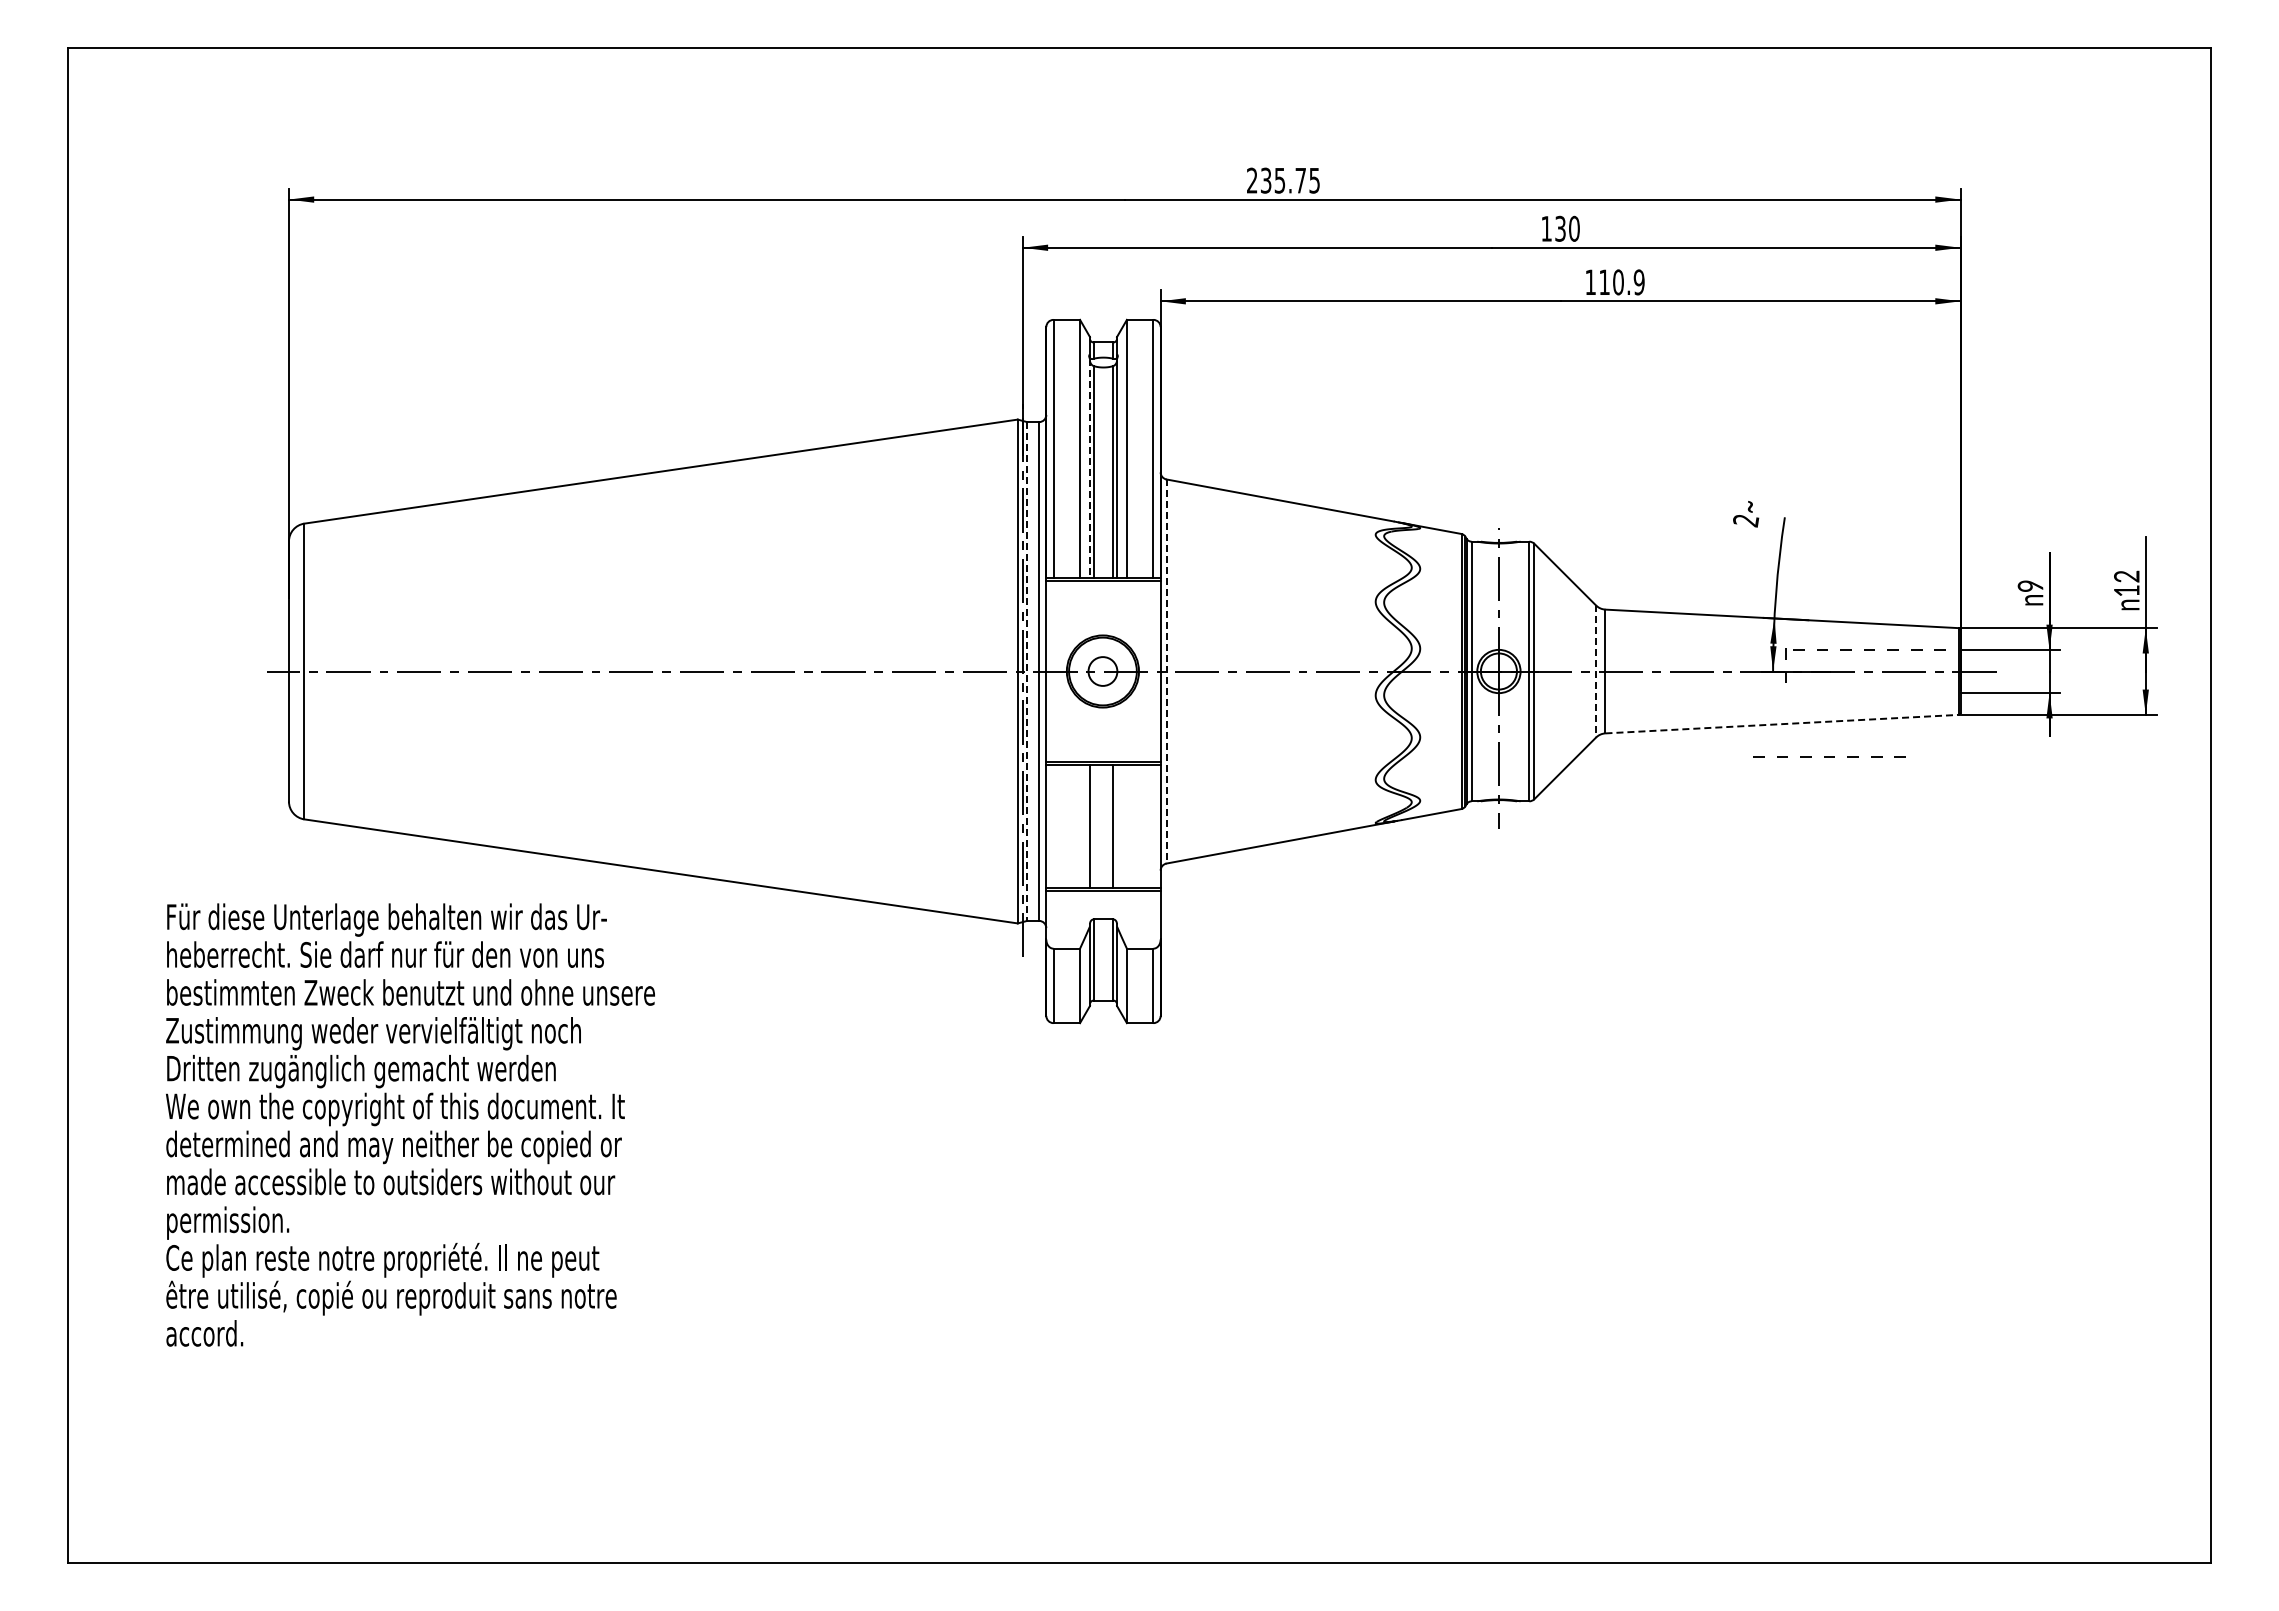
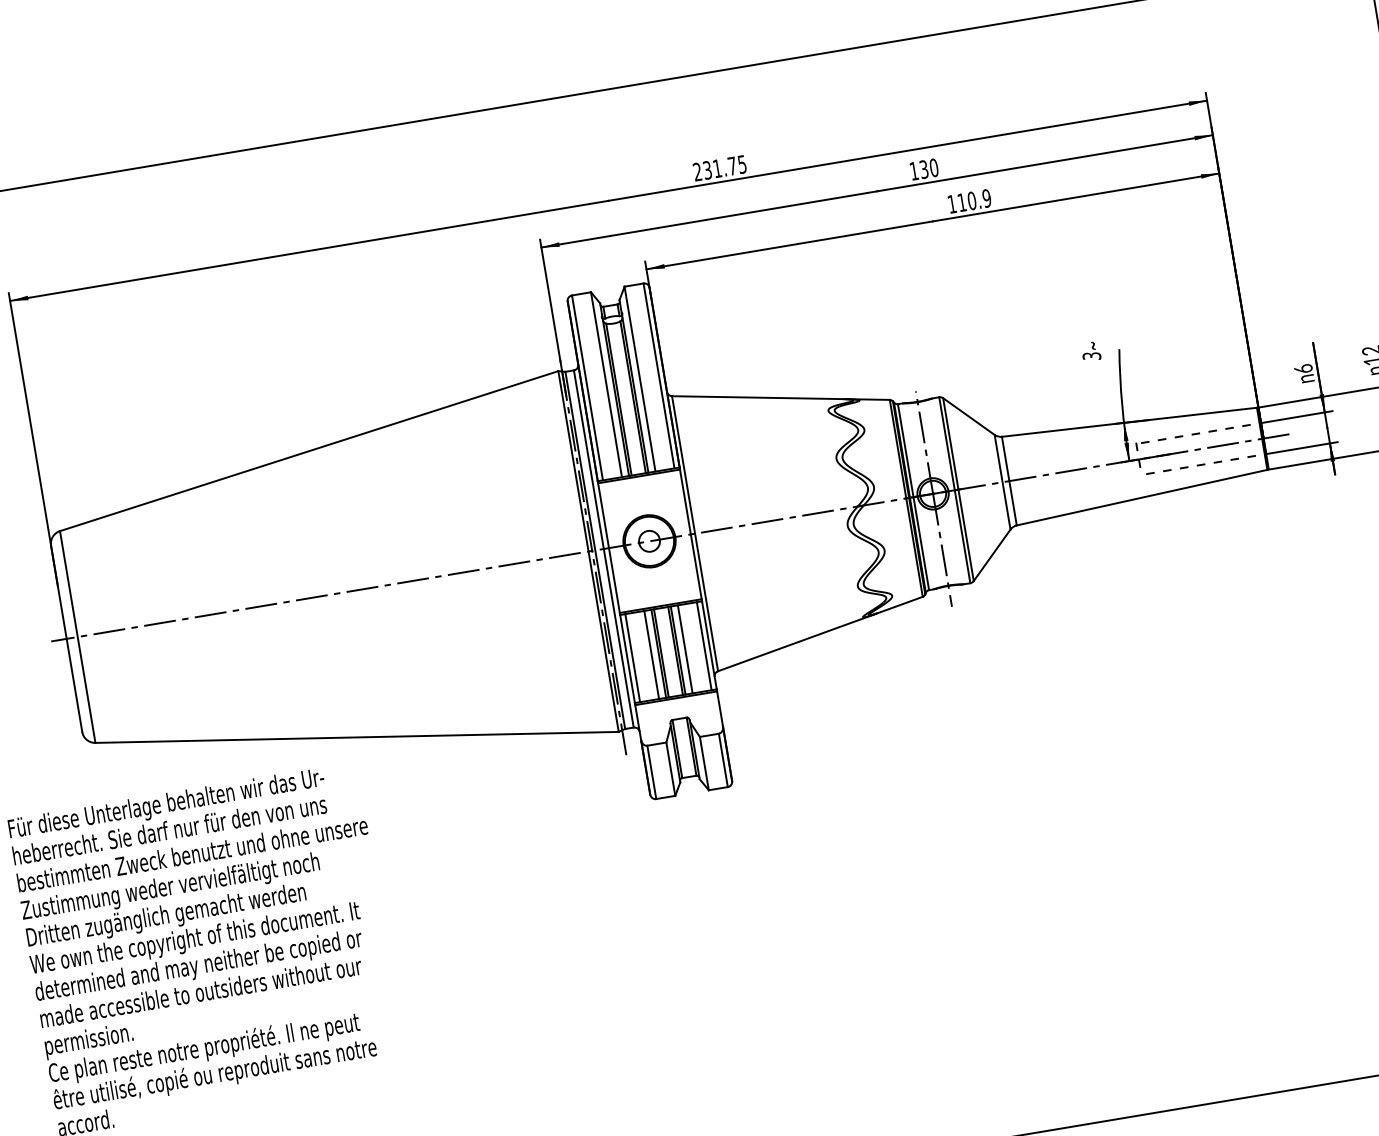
text: (1279, 180) -> (717, 168), 235.75 -> 231.75
line: (1089, 468) -> (615, 397), dashed -> solid
text: (1746, 520) -> (1092, 356), 2 -> 3
text: (2030, 585) -> (1303, 368), 9 -> 6
line: (1027, 672) -> (595, 551), dashed -> solid
line: (1166, 672) -> (695, 534), dashed -> solid
line: (1596, 672) -> (1003, 482), dashed -> solid
line: (1781, 724) -> (1141, 497), dashed -> solid
line: (1829, 756) -> (1200, 464), moved
line: (1053, 825) -> (632, 657), added
line: (1080, 825) -> (651, 654), added
line: (1093, 825) -> (661, 652), added
line: (1117, 825) -> (678, 649), added
line: (1126, 825) -> (684, 648), added
line: (1153, 825) -> (704, 645), added

